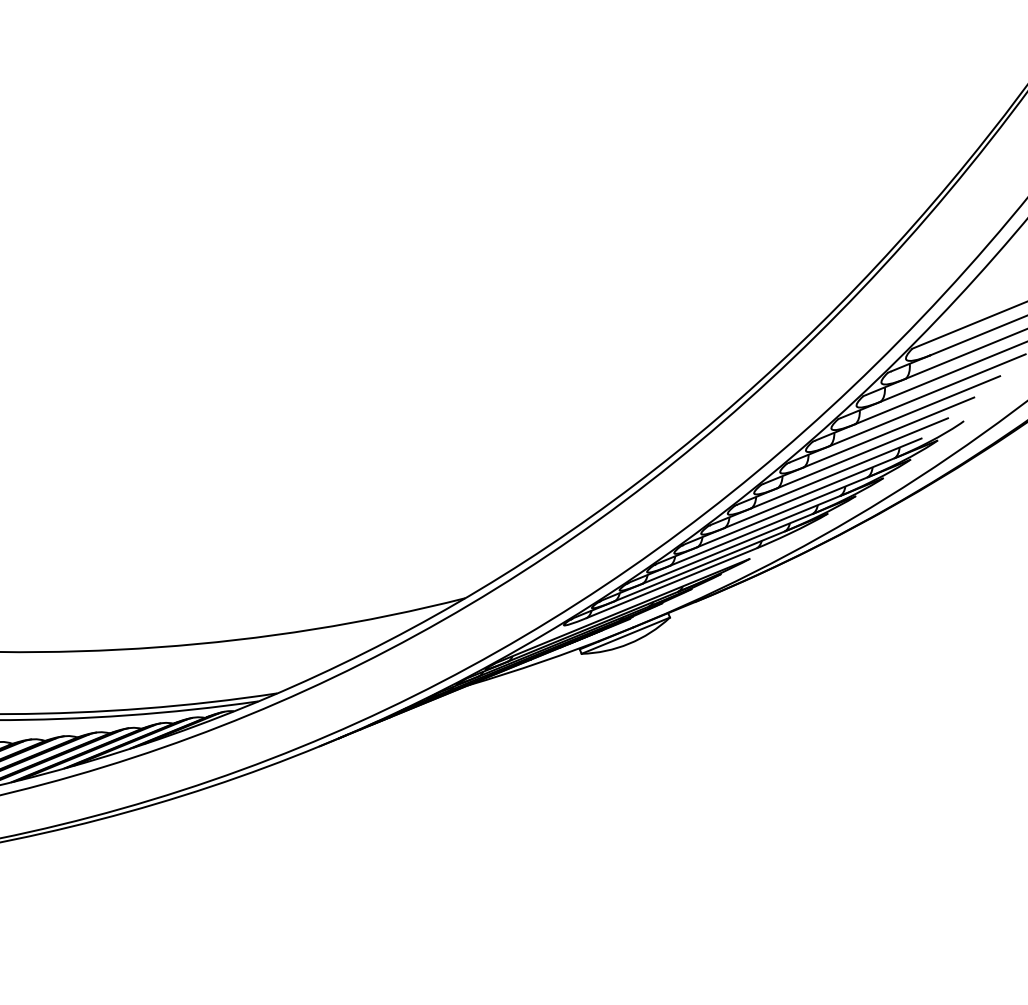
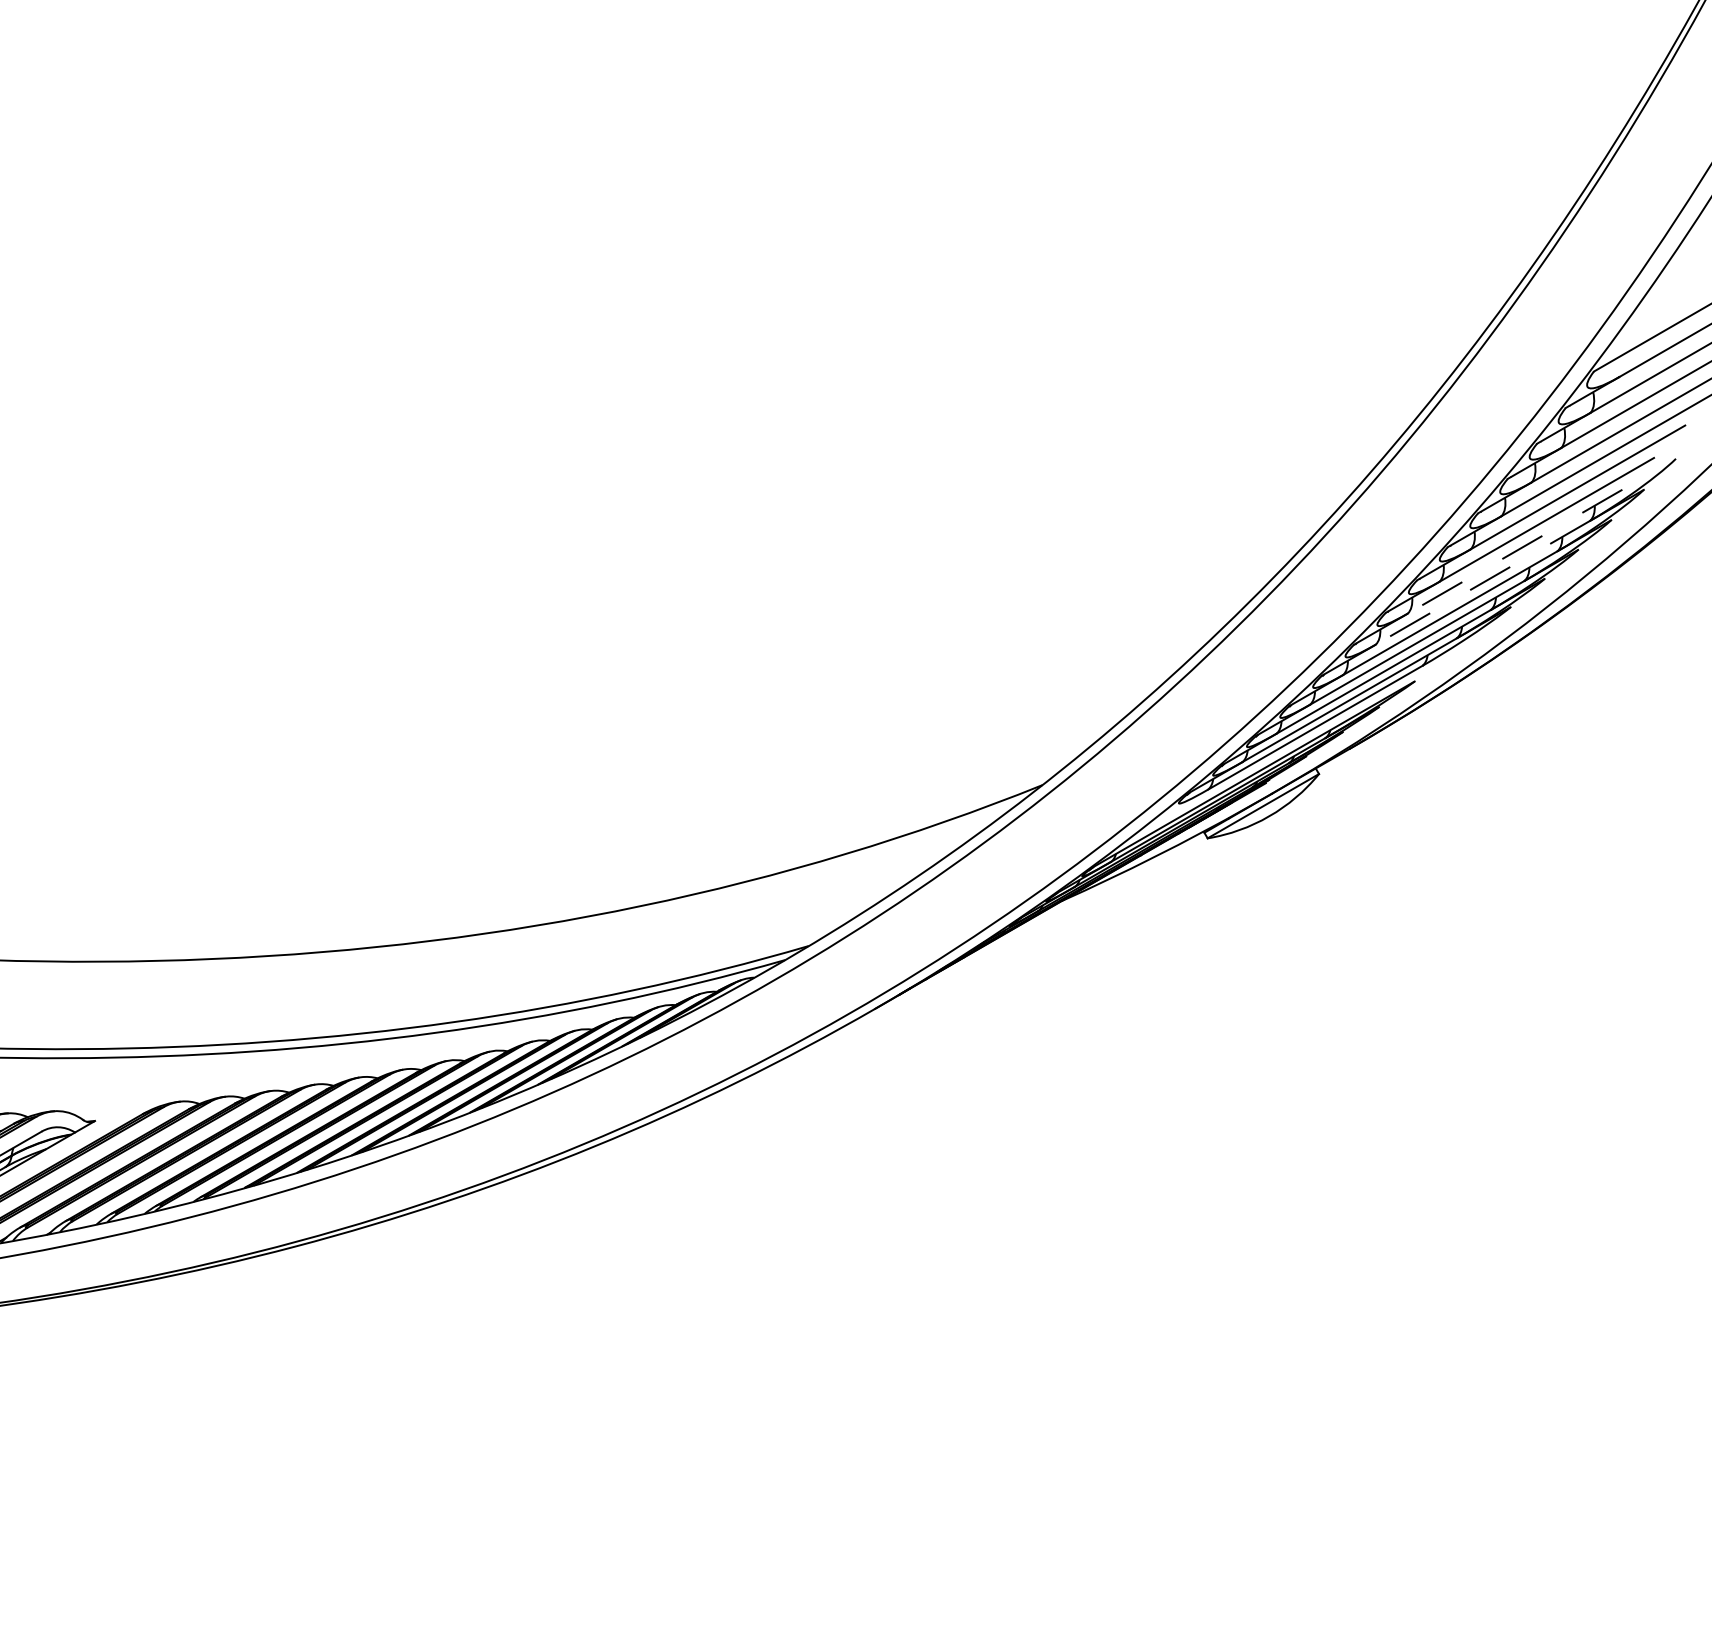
line: (836, 473) -> (1515, 551), solid -> dashed
line: (810, 492) -> (1483, 582), solid -> dashed

